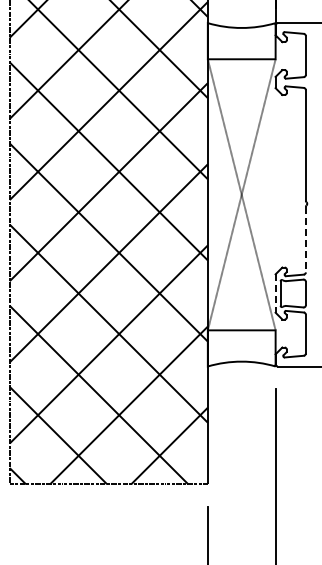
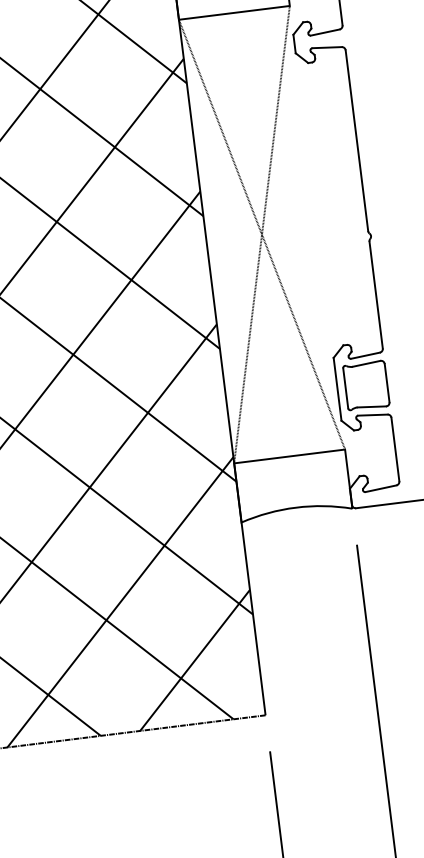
line: (305, 239) -> (375, 294), dashed -> solid
line: (275, 294) -> (337, 390), dashed -> solid

